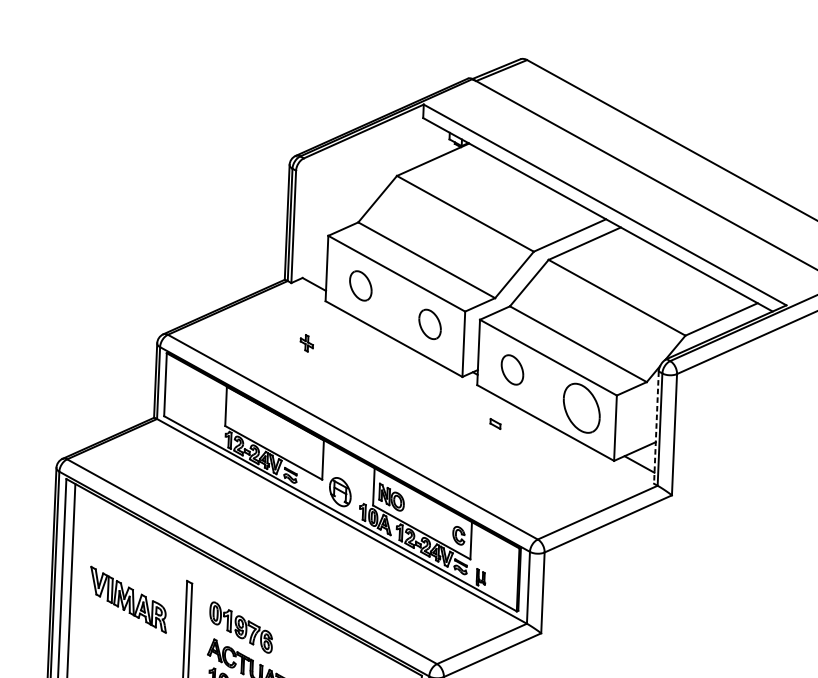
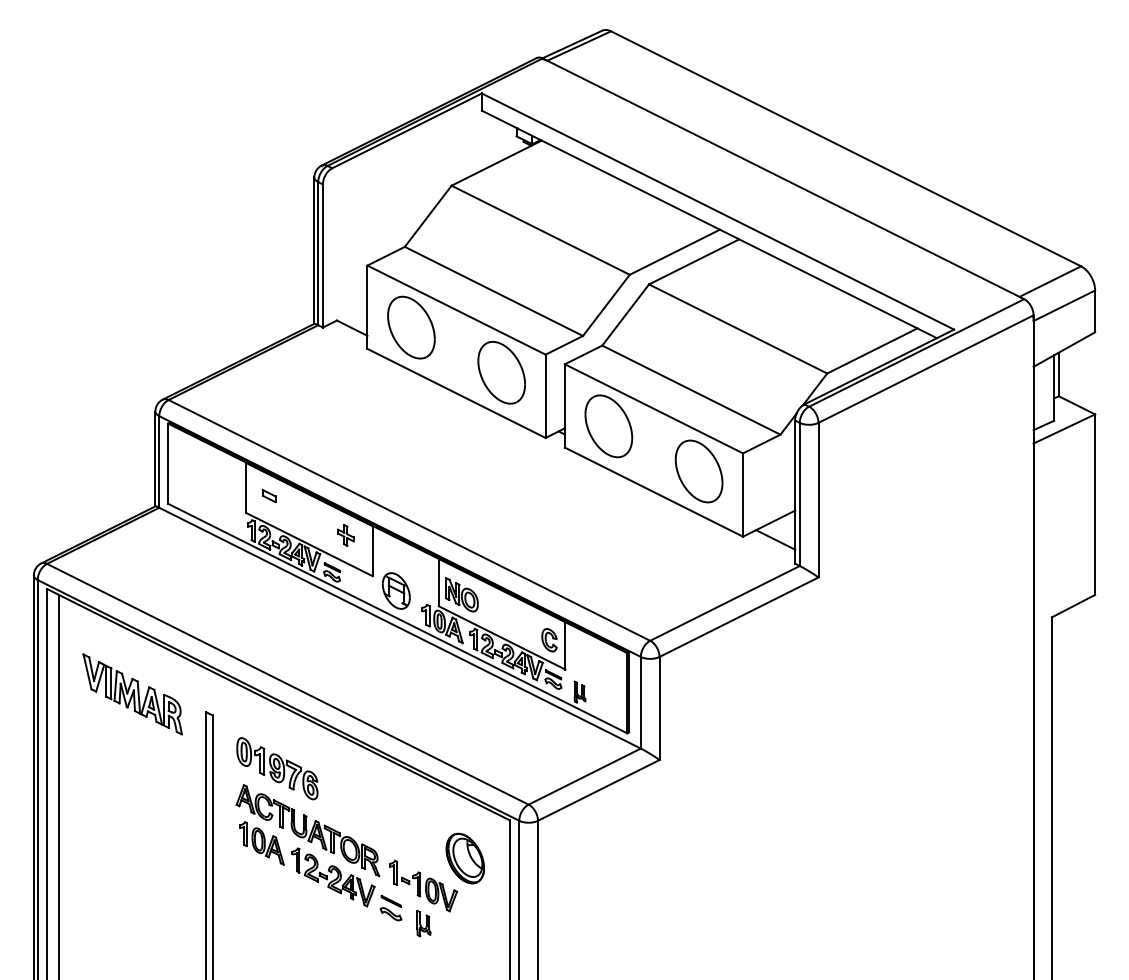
part: (360, 285) -> (411, 327), size x1.67
part: (430, 324) -> (501, 372), size x1.67
part: (306, 343) -> (345, 535), moved
part: (512, 370) -> (608, 426), size x1.67
part: (494, 424) -> (268, 496), moved
line: (656, 427) -> (795, 492), dashed -> solid
part: (128, 599) -> (132, 694), moved

